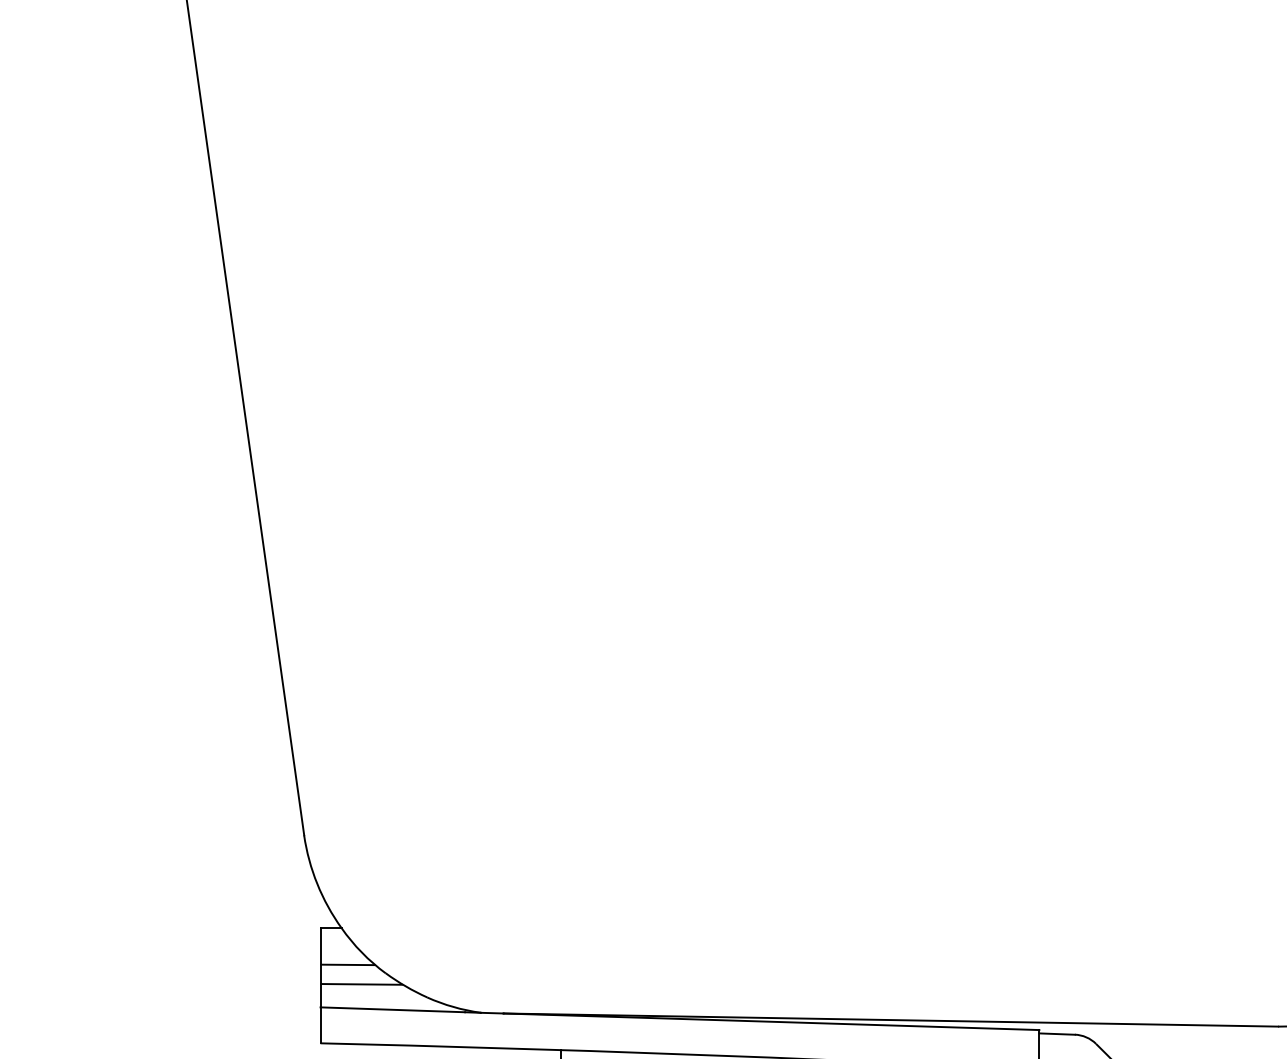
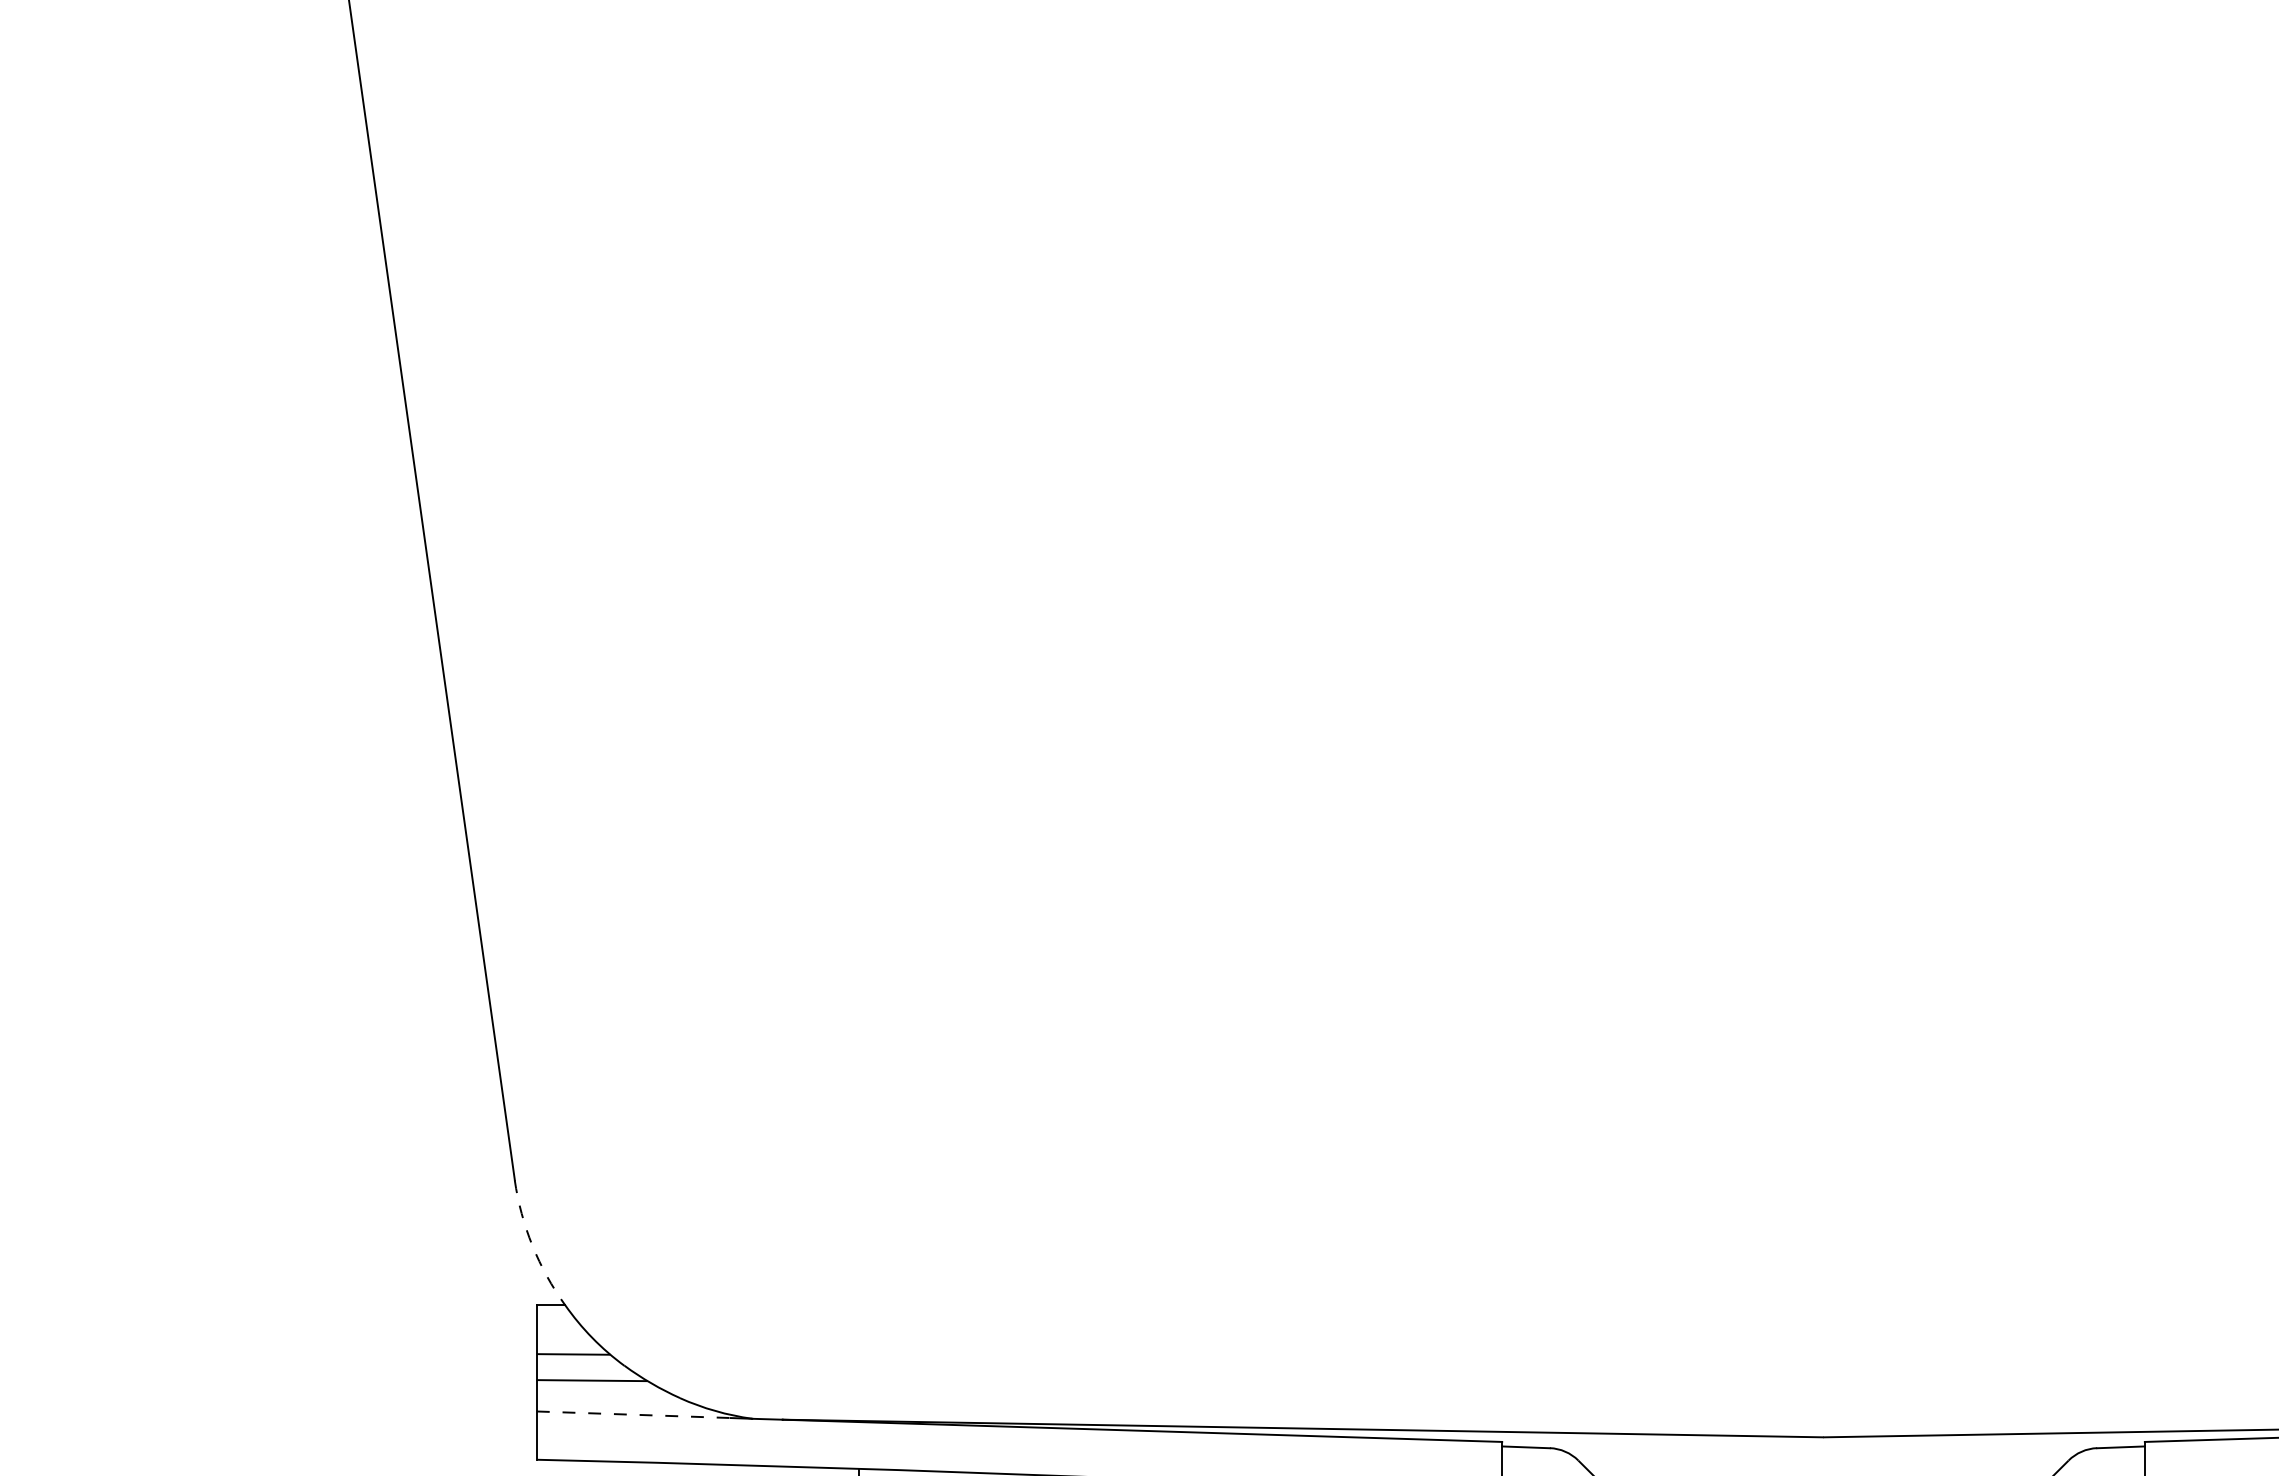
arc: (317, 883) -> (532, 1245), solid -> dashed
line: (393, 1009) -> (634, 1414), solid -> dashed

